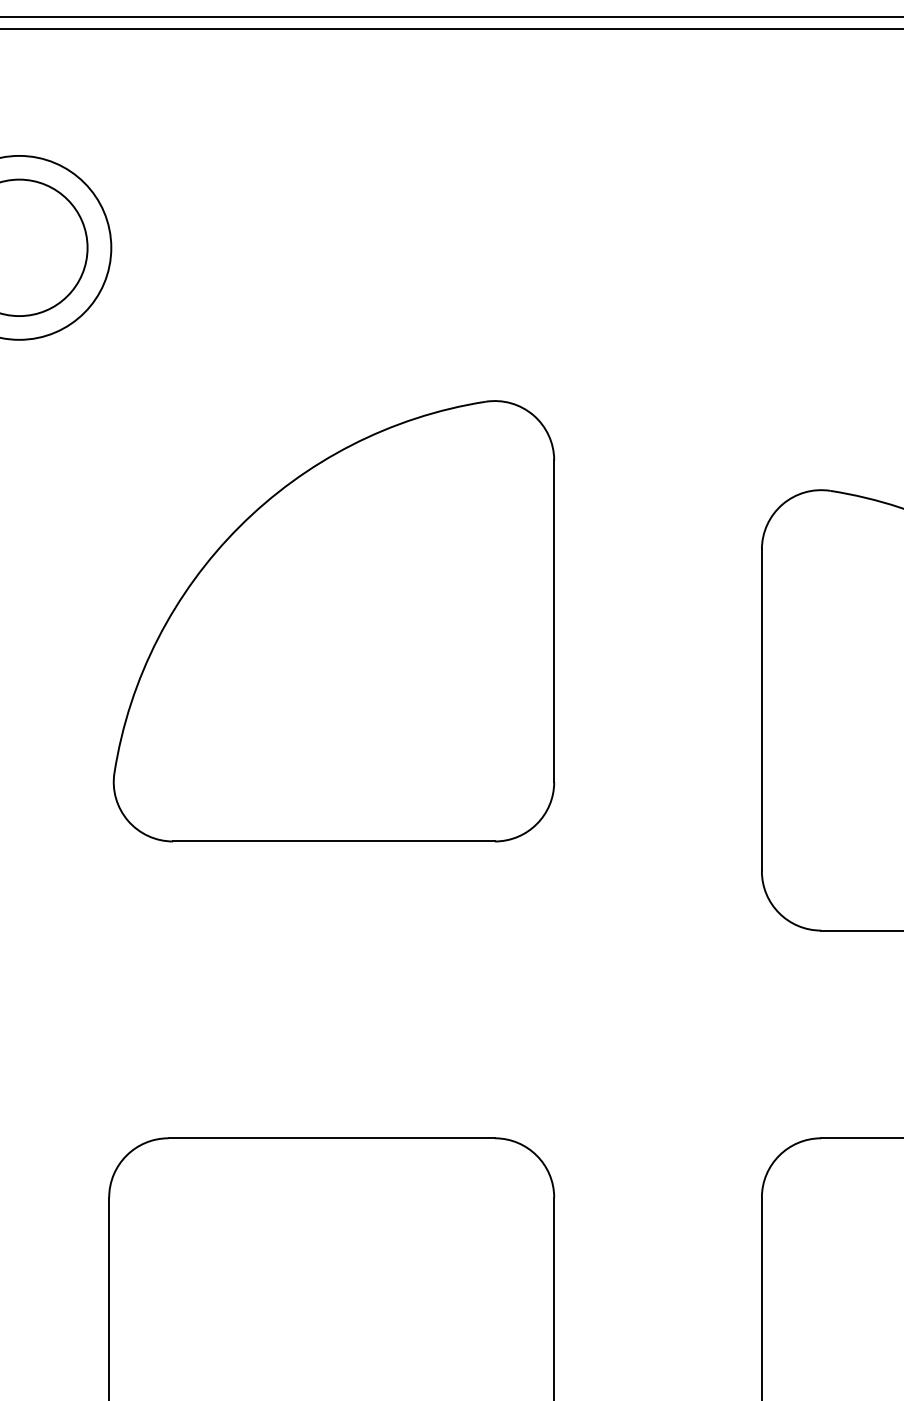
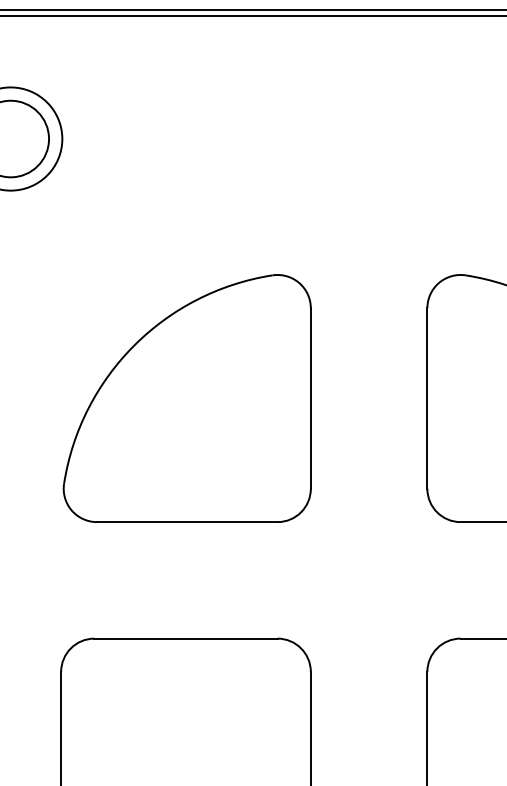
part: (332, 621) -> (186, 398), moved

